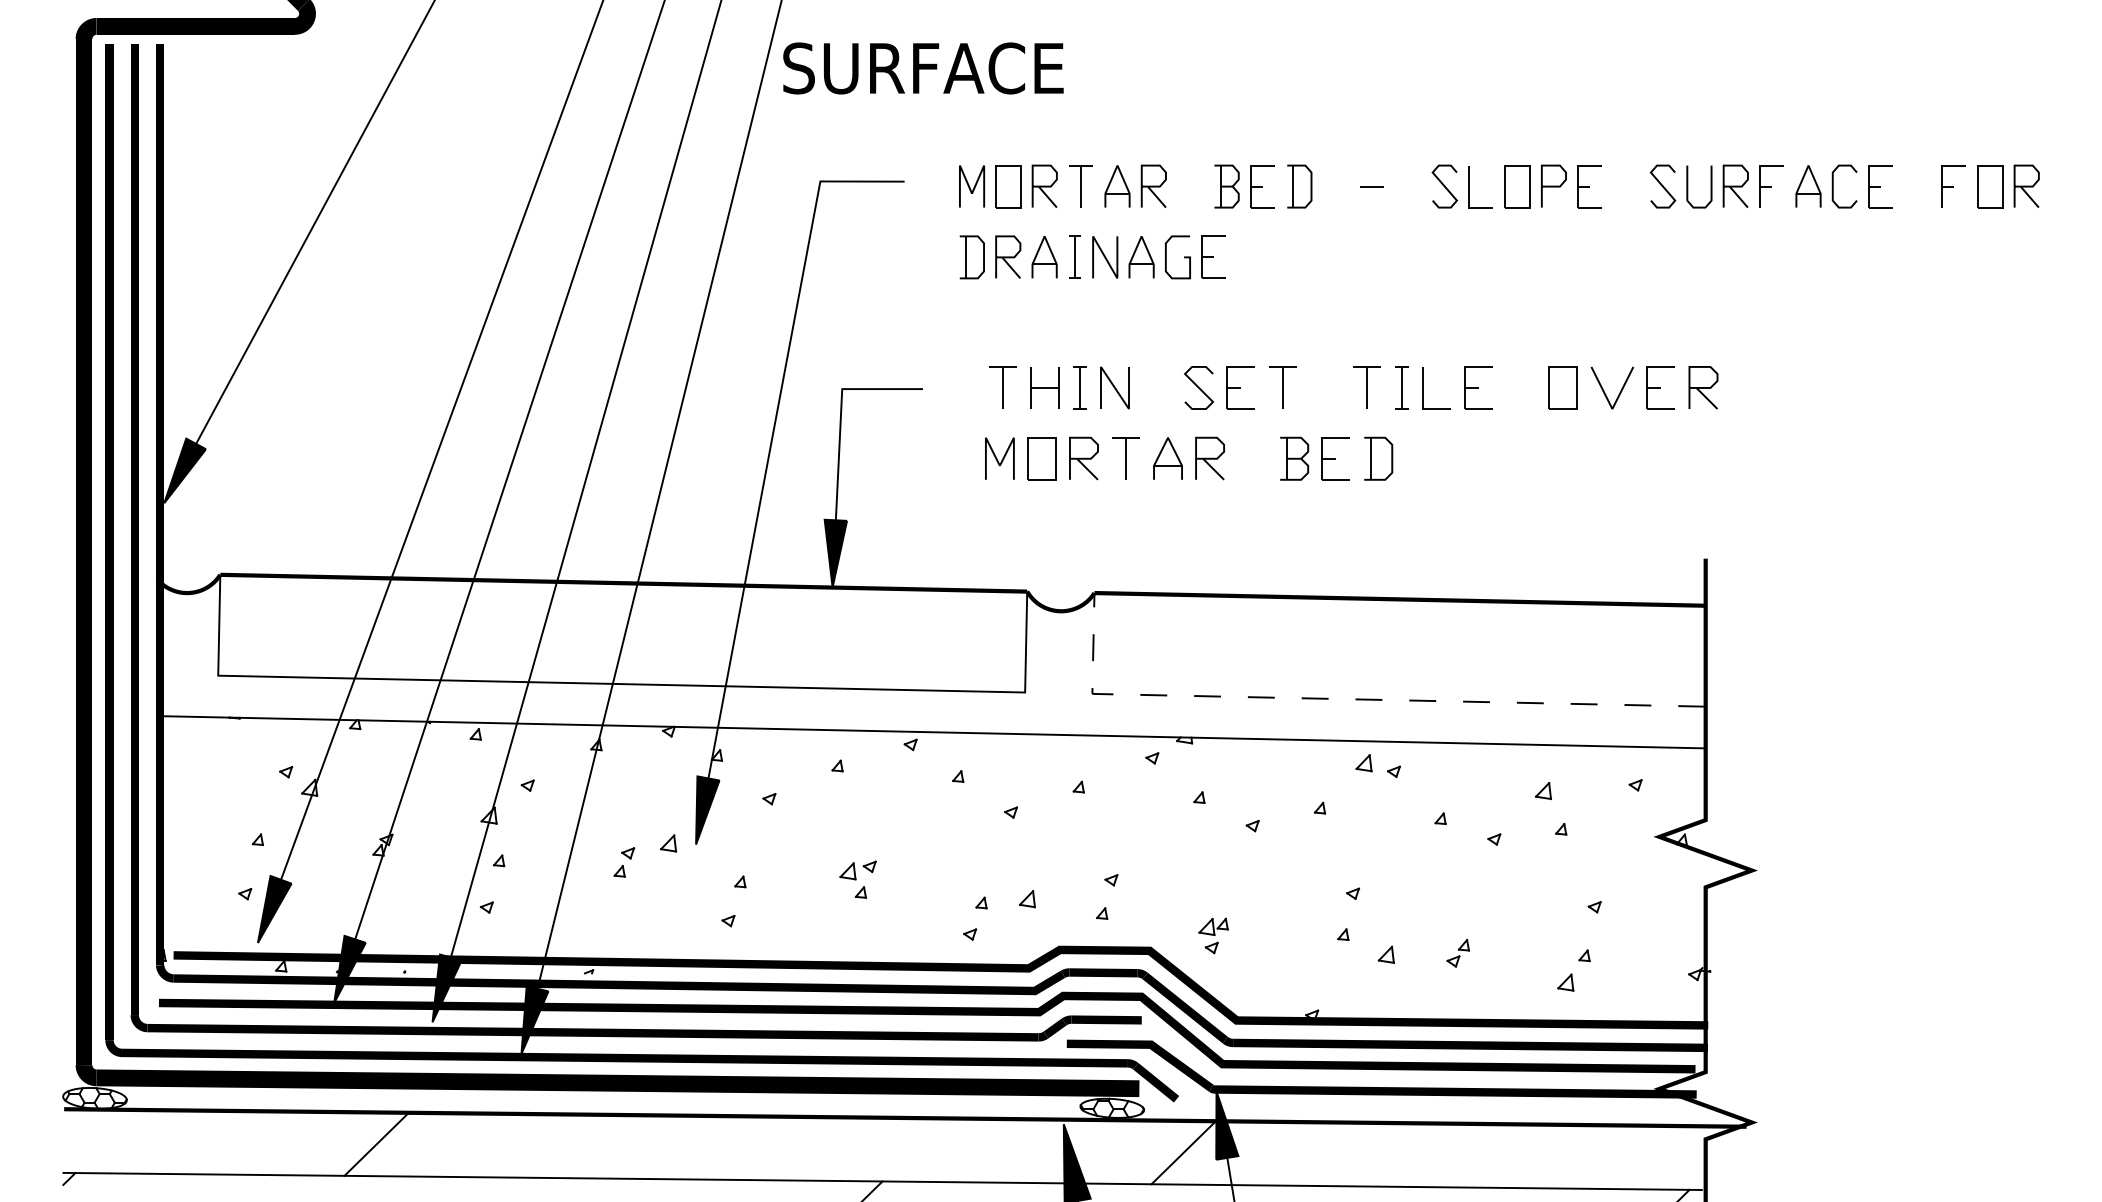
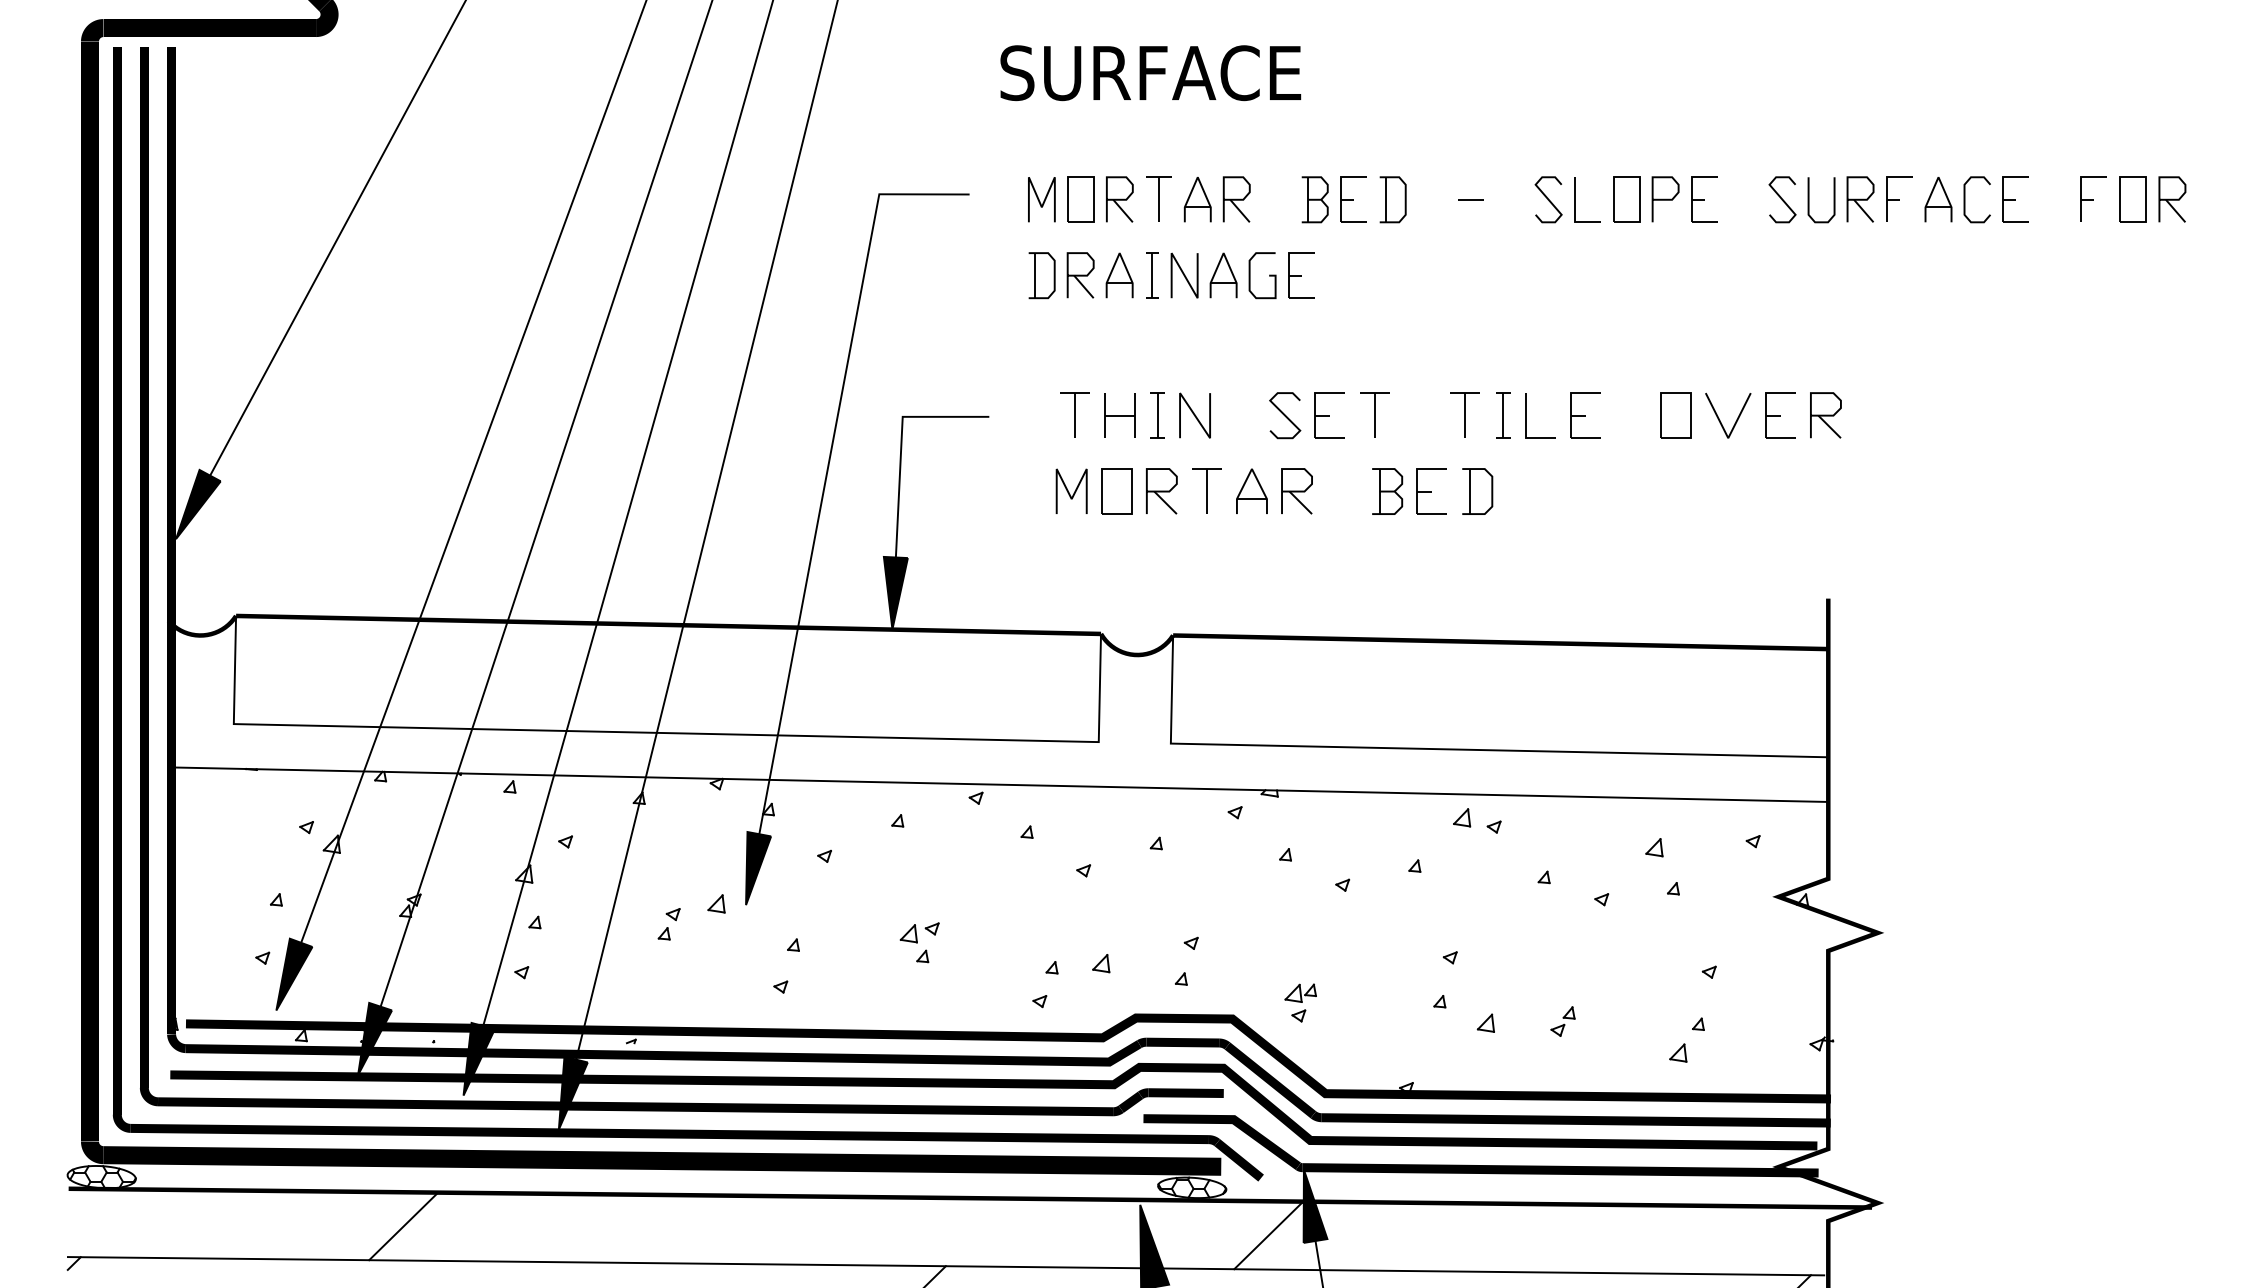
text: (923, 68) -> (1150, 73), moved
line: (1346, 699) -> (1443, 749), dashed -> solid

